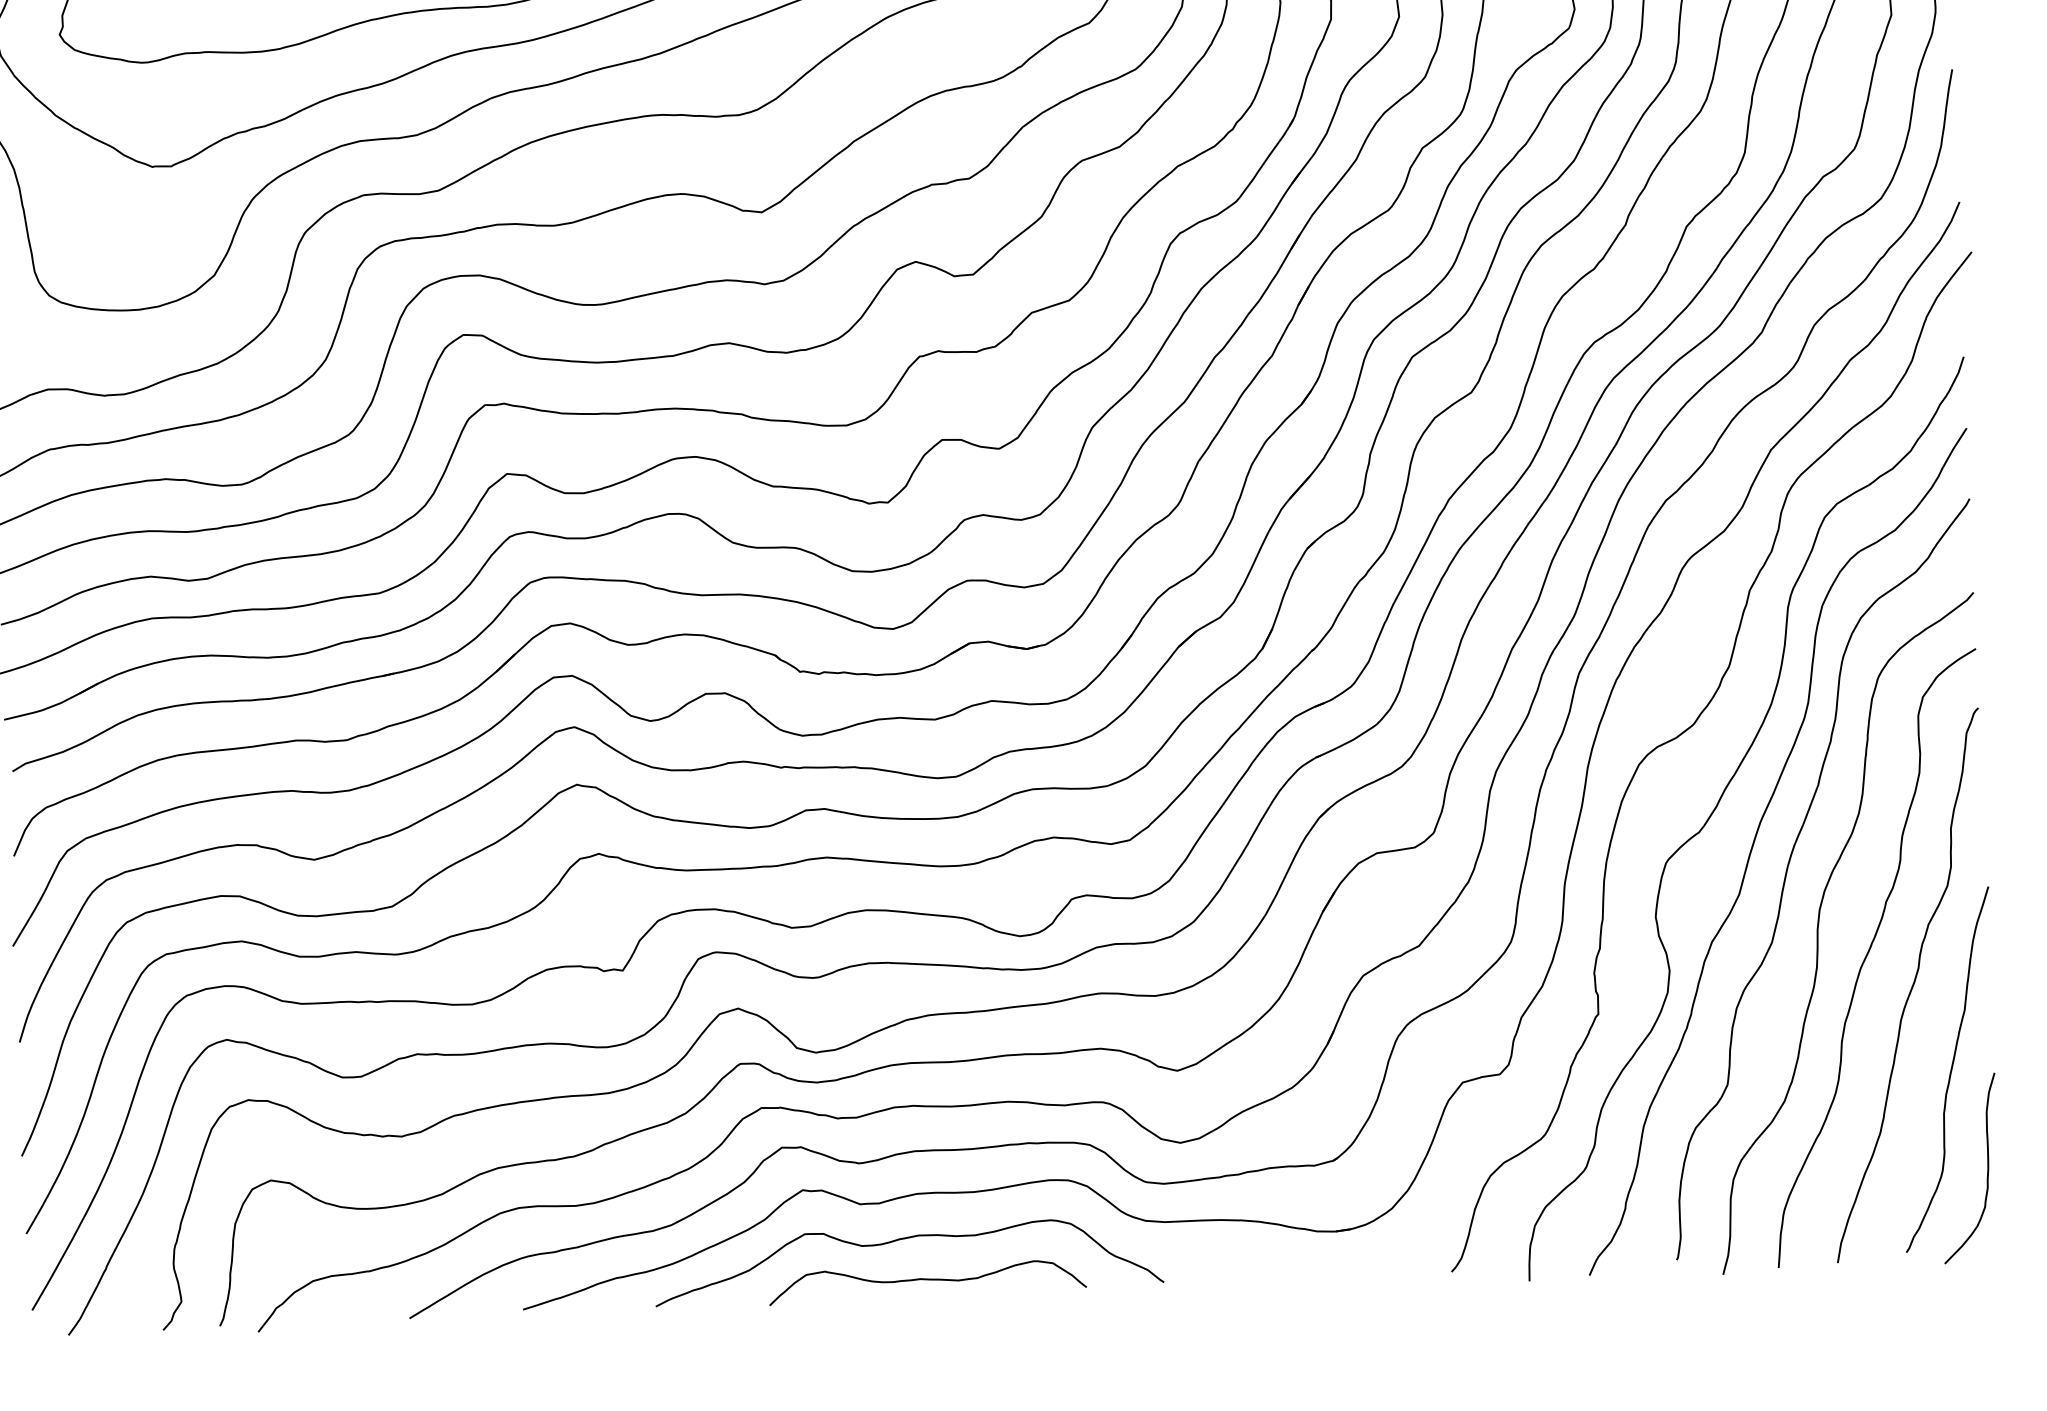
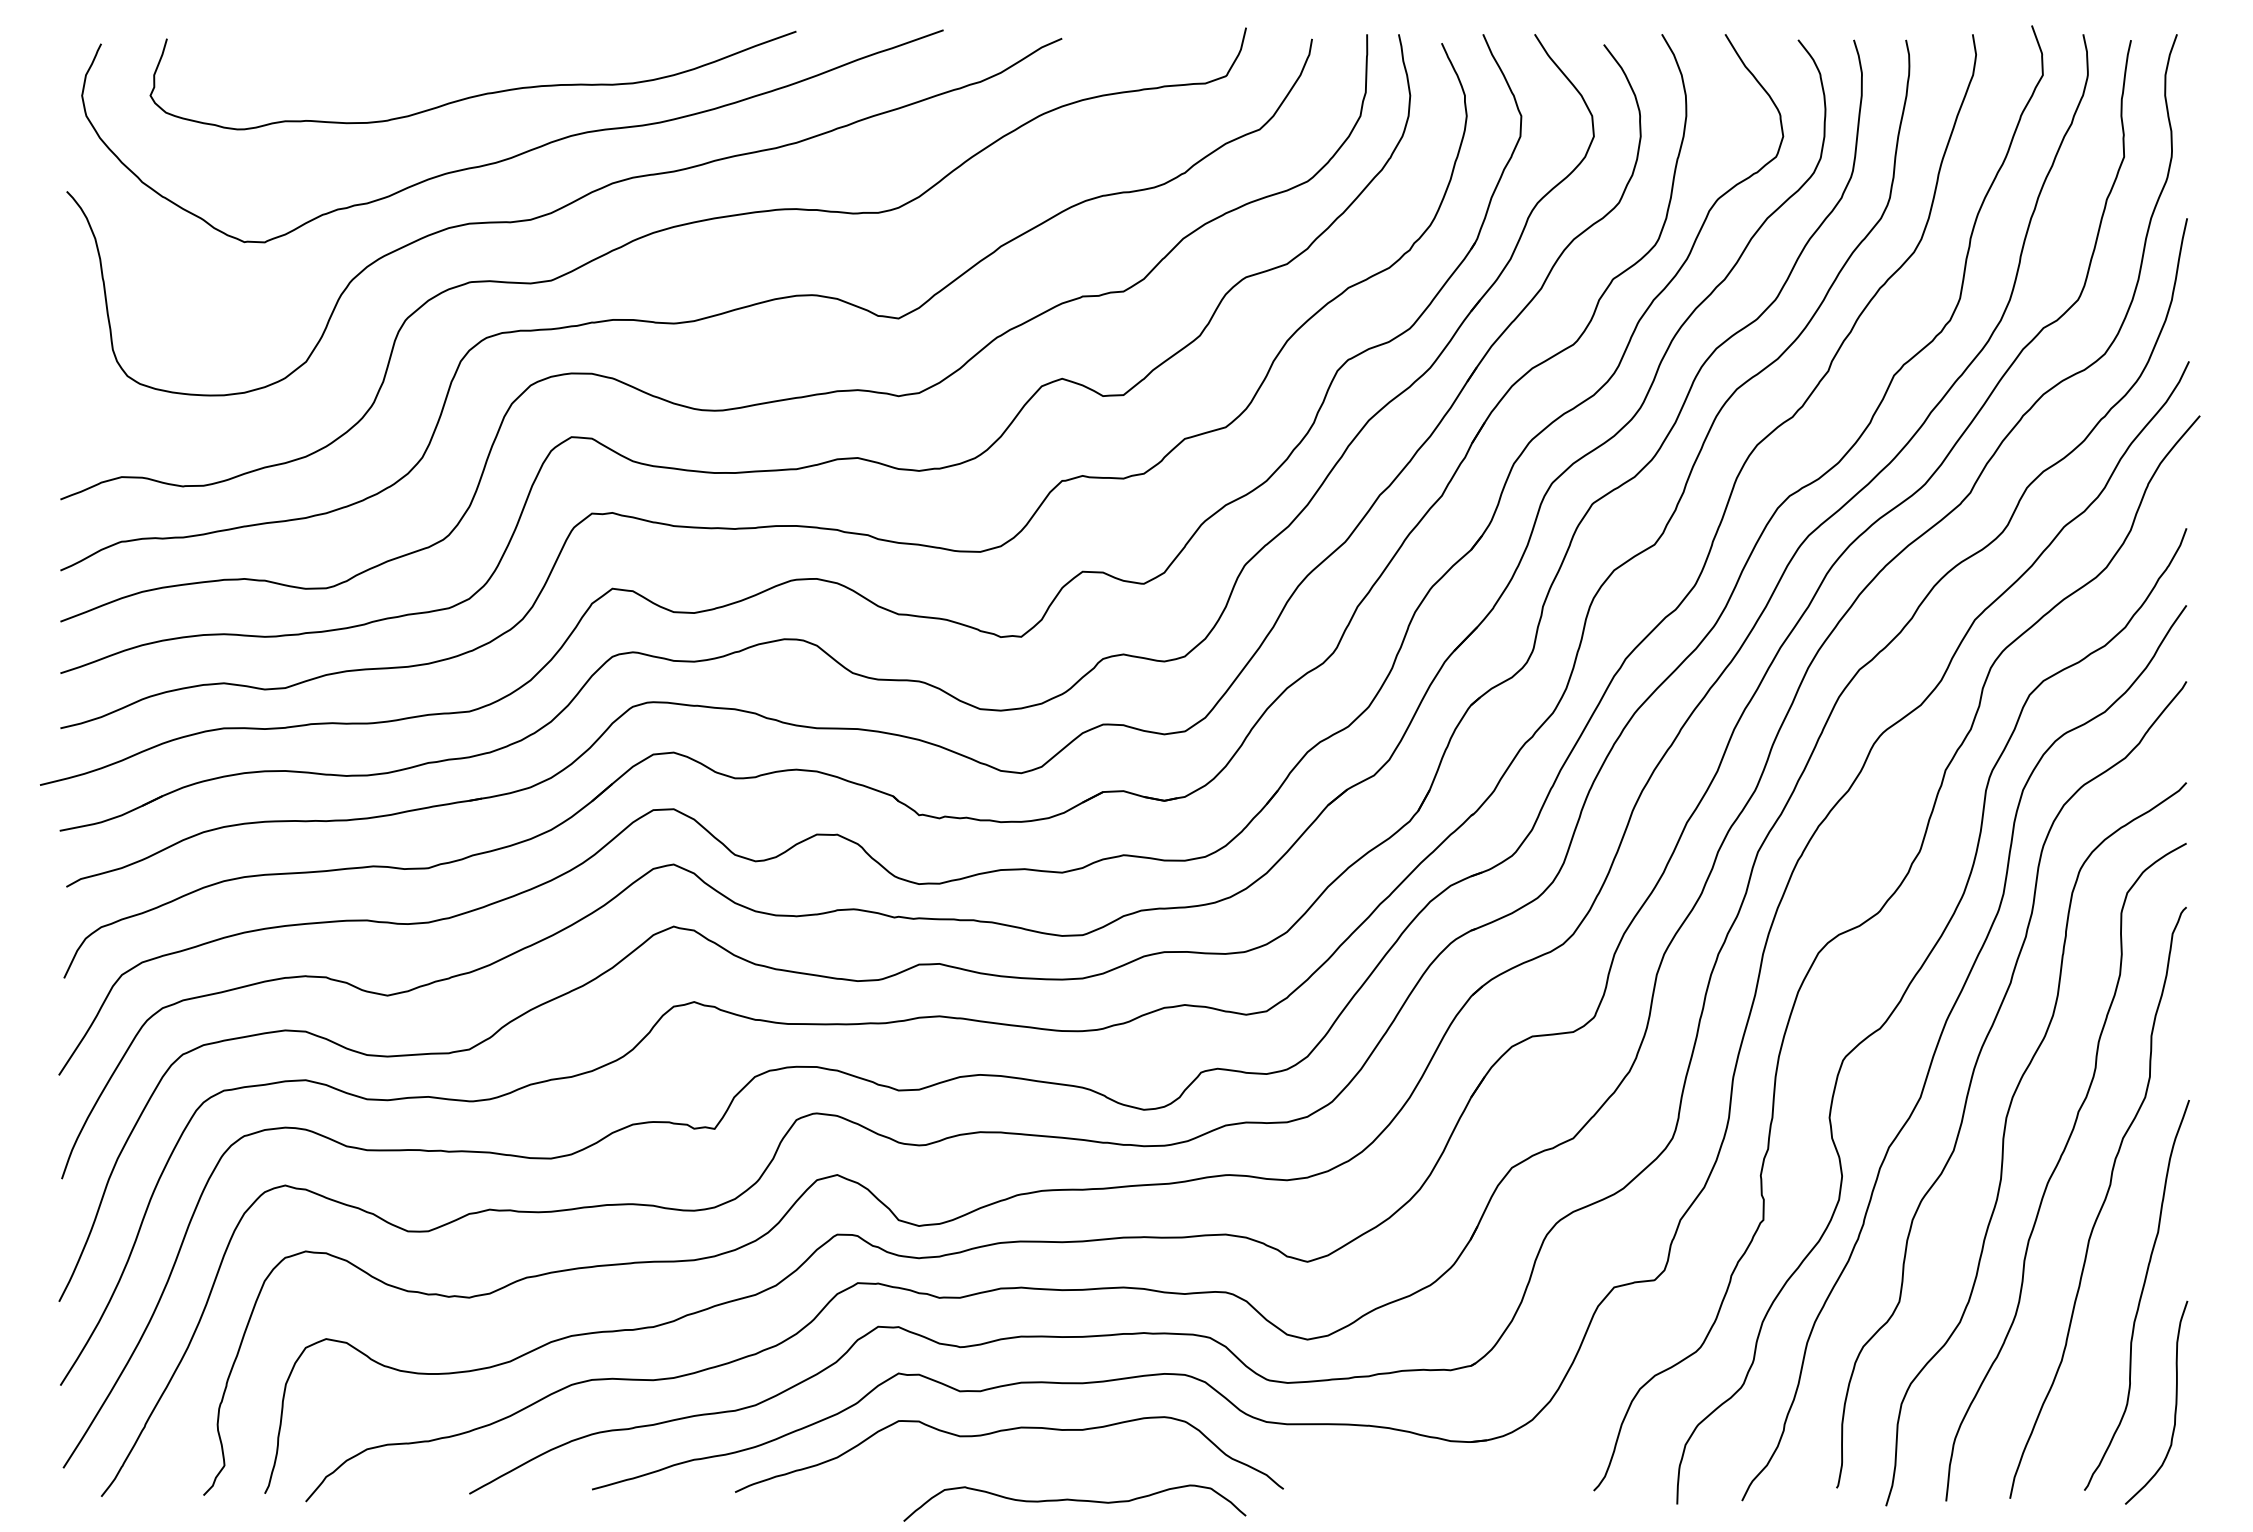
curve: (927, 1280) -> (1074, 1501), moved

